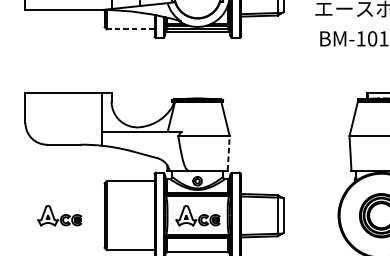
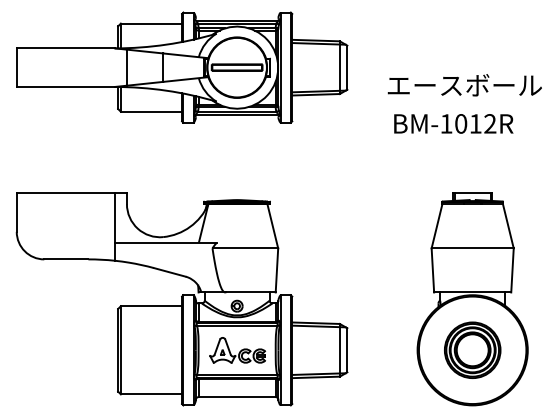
line: (130, 29) -> (151, 111), dashed -> solid
line: (228, 152) -> (276, 269), dashed -> solid
part: (59, 215) -> (60, 350), removed

